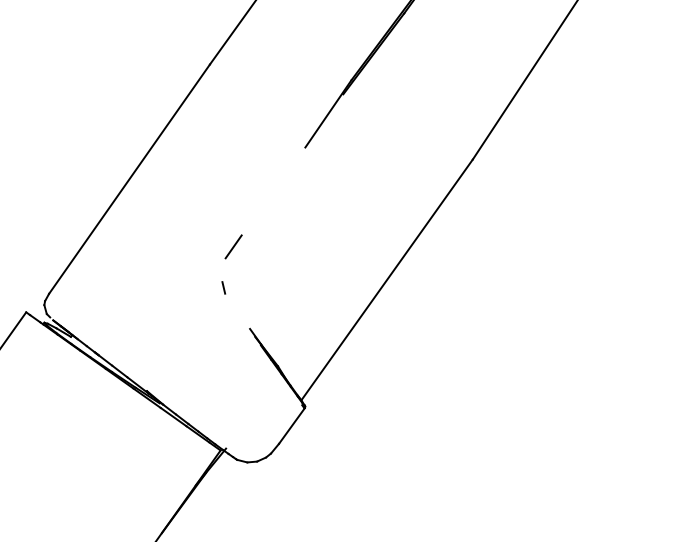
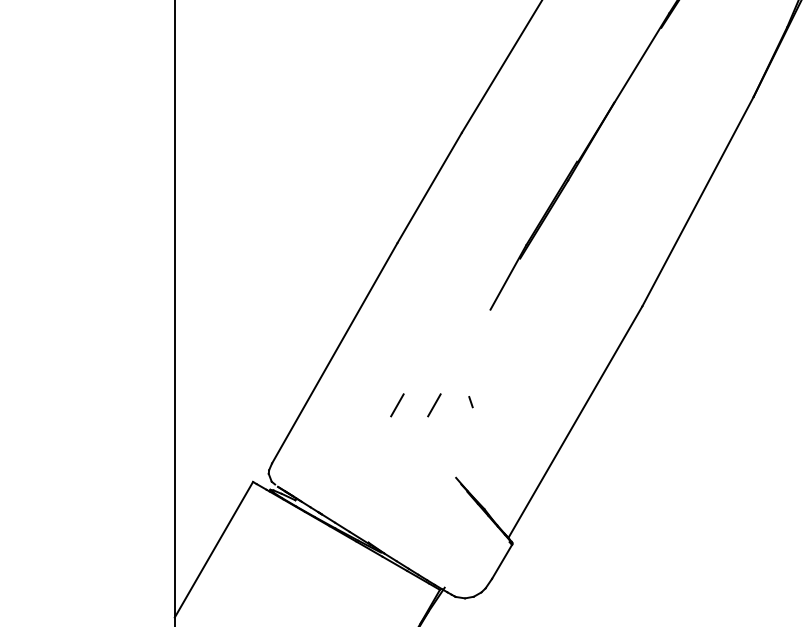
line: (193, 243) -> (397, 405), added
line: (223, 288) -> (470, 402), moved

